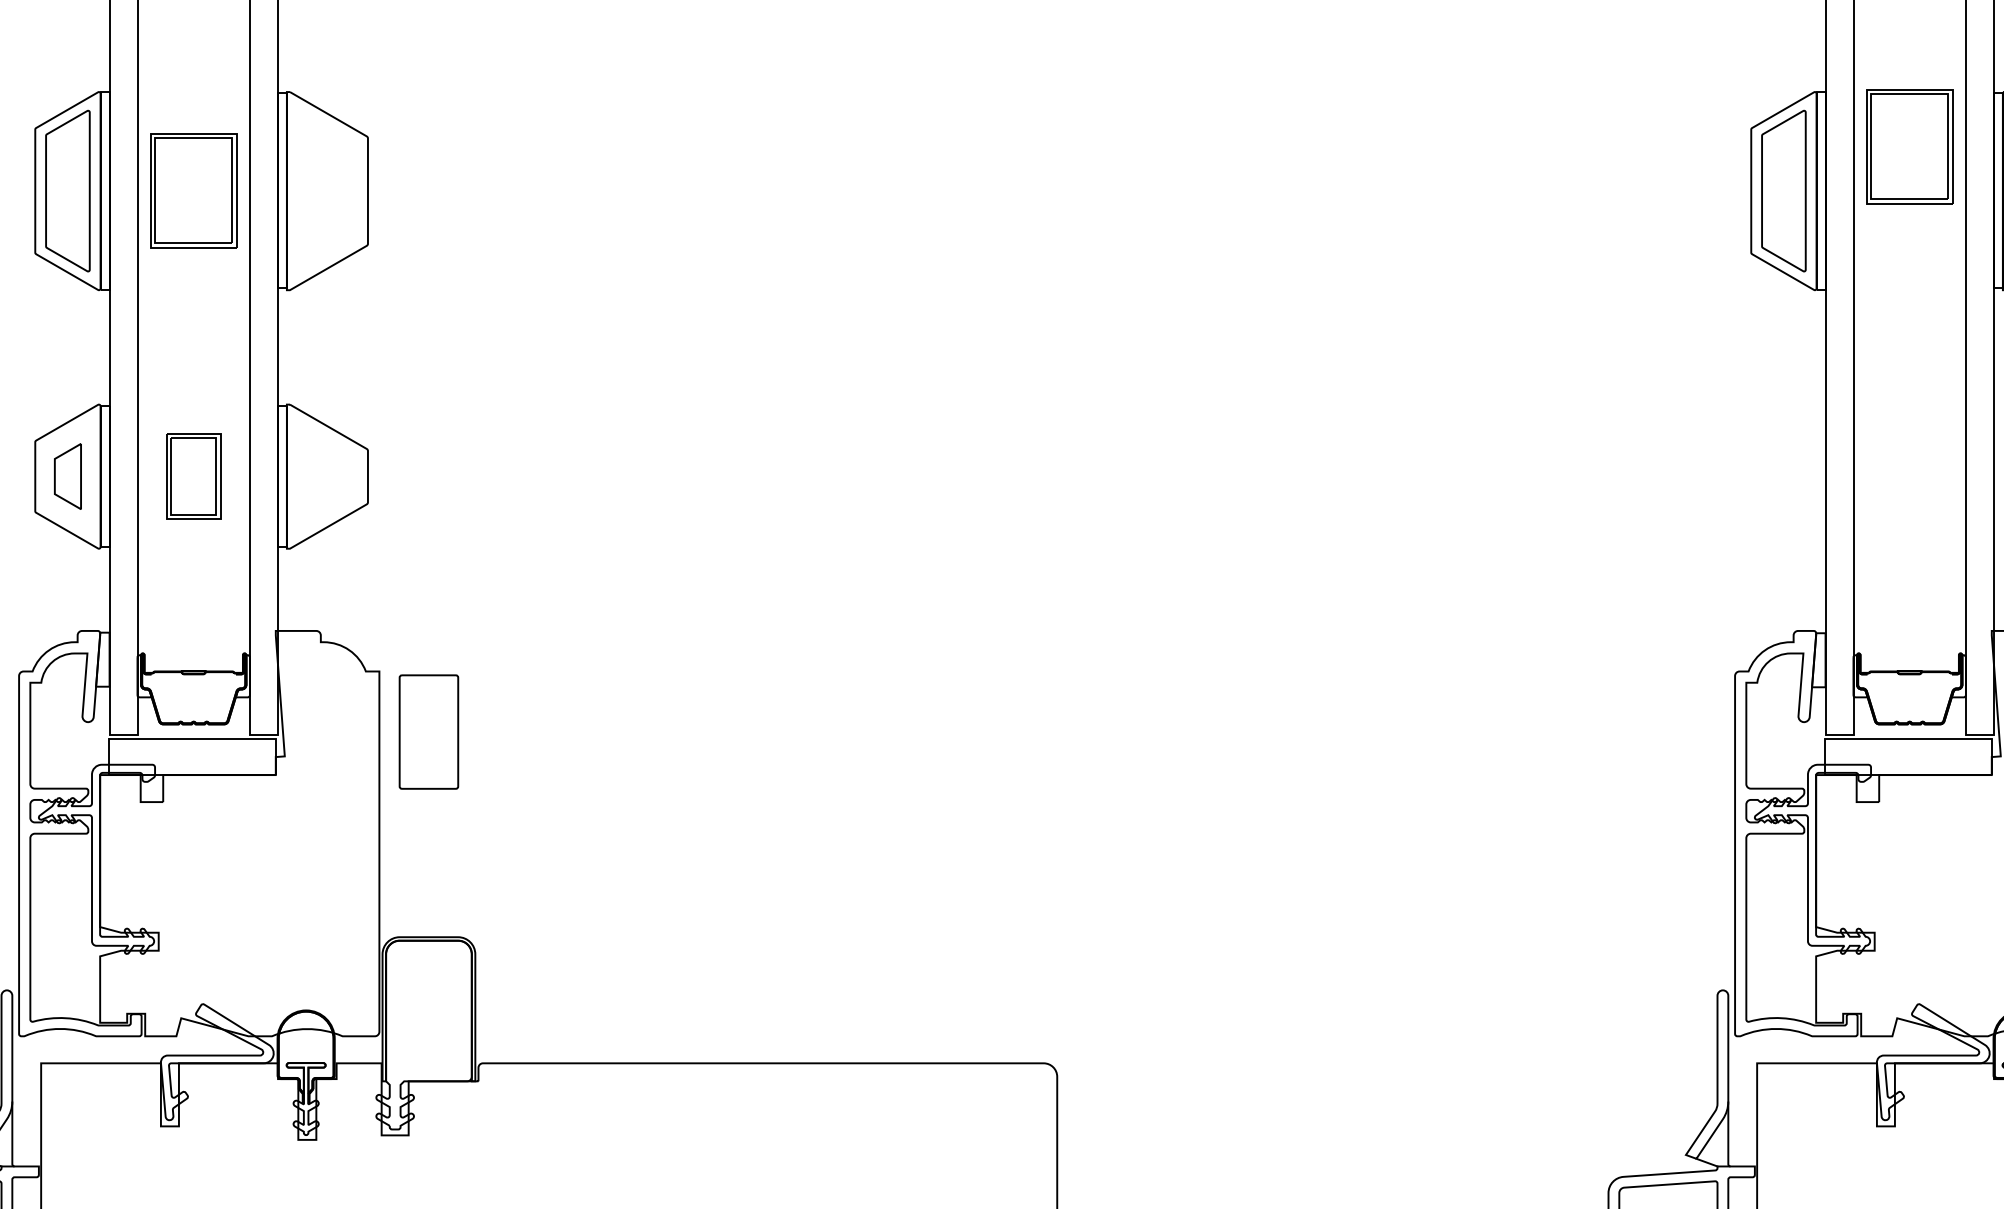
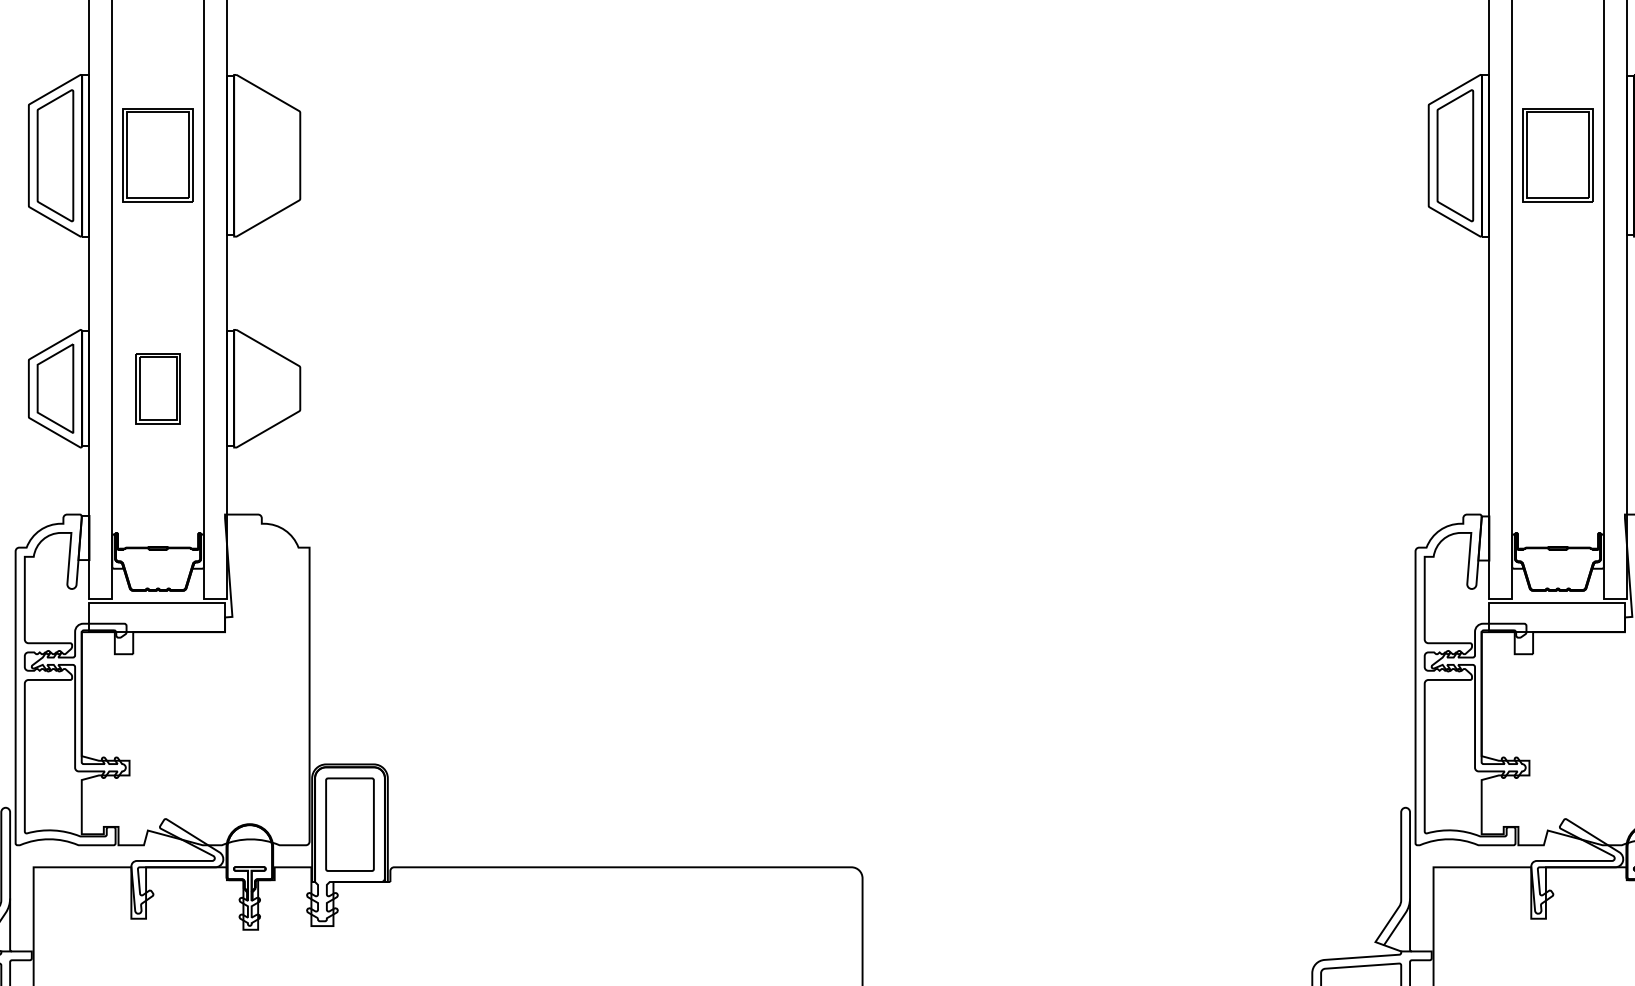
part: (1909, 146) -> (1557, 155), moved
part: (67, 476) -> (55, 388), size x1.67
part: (428, 731) -> (349, 824), moved

